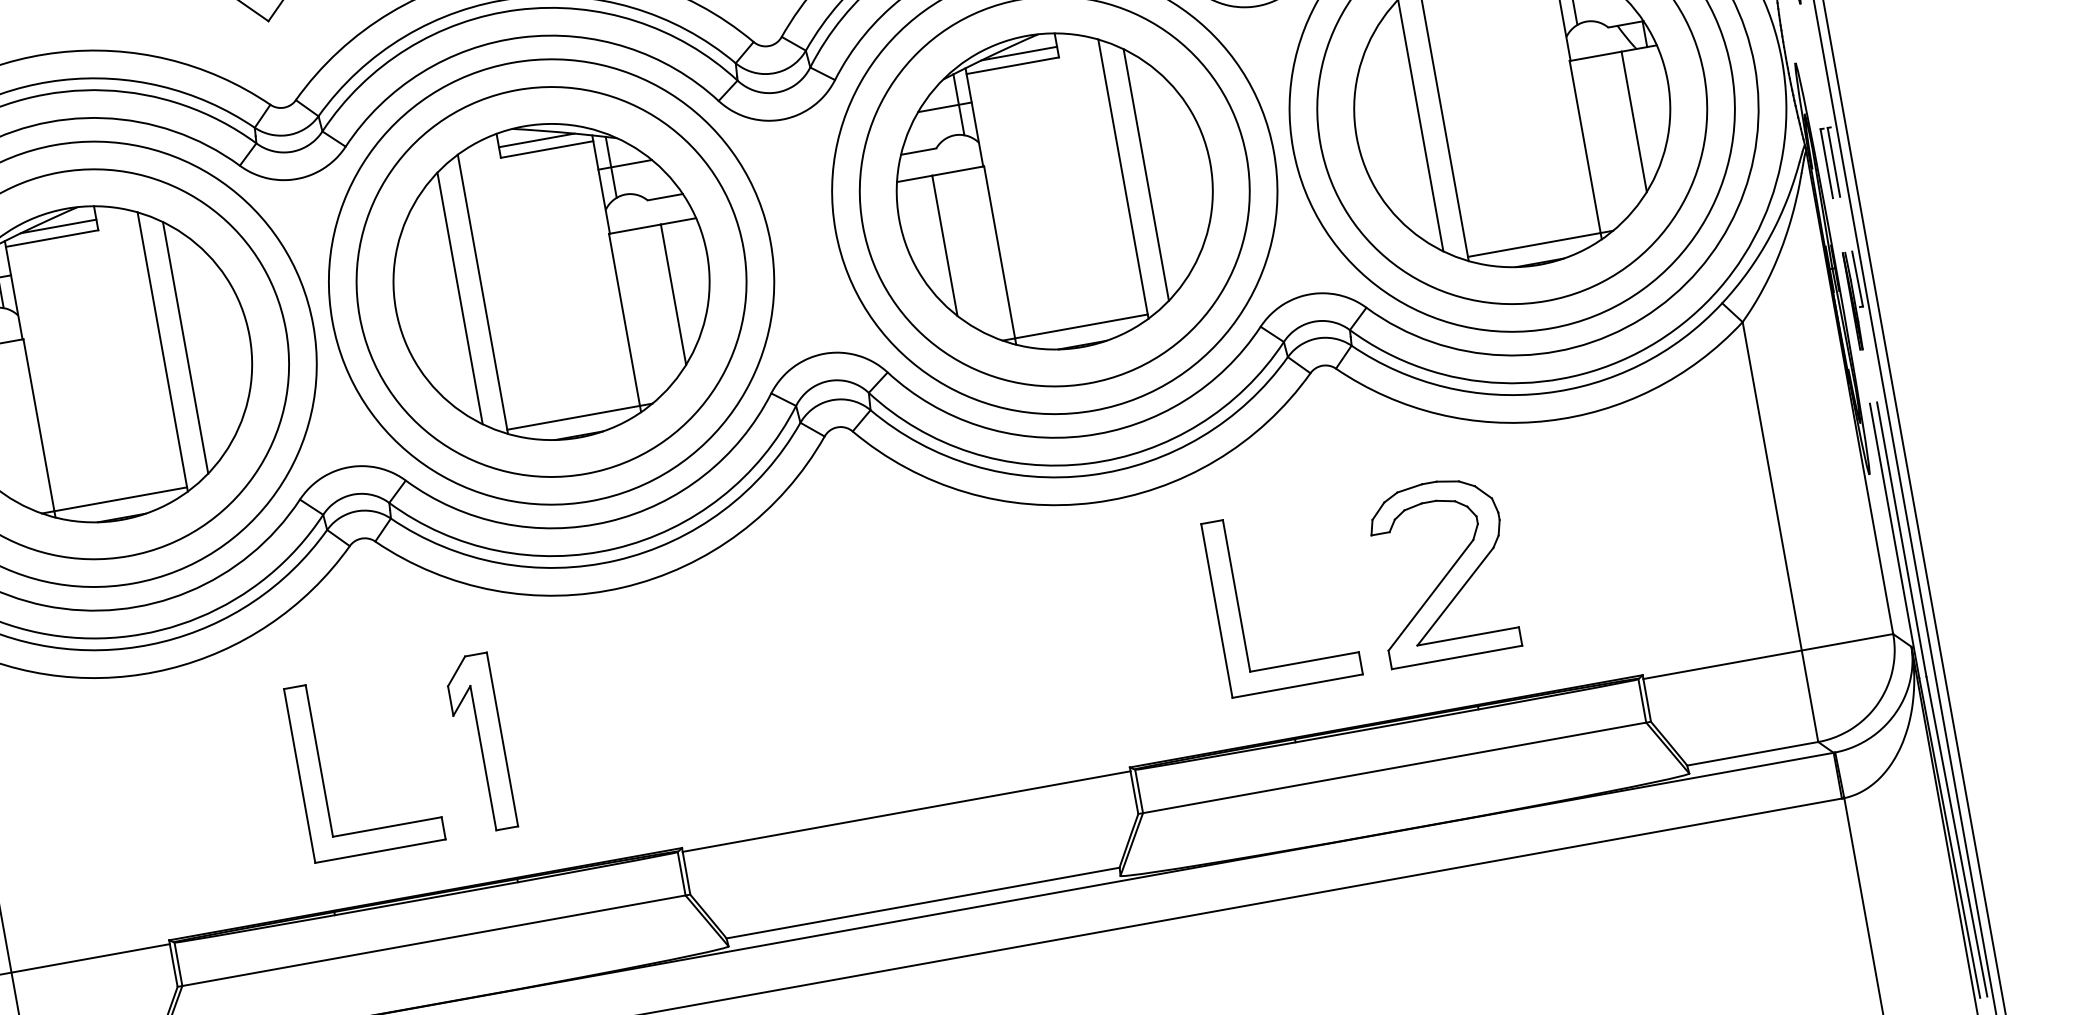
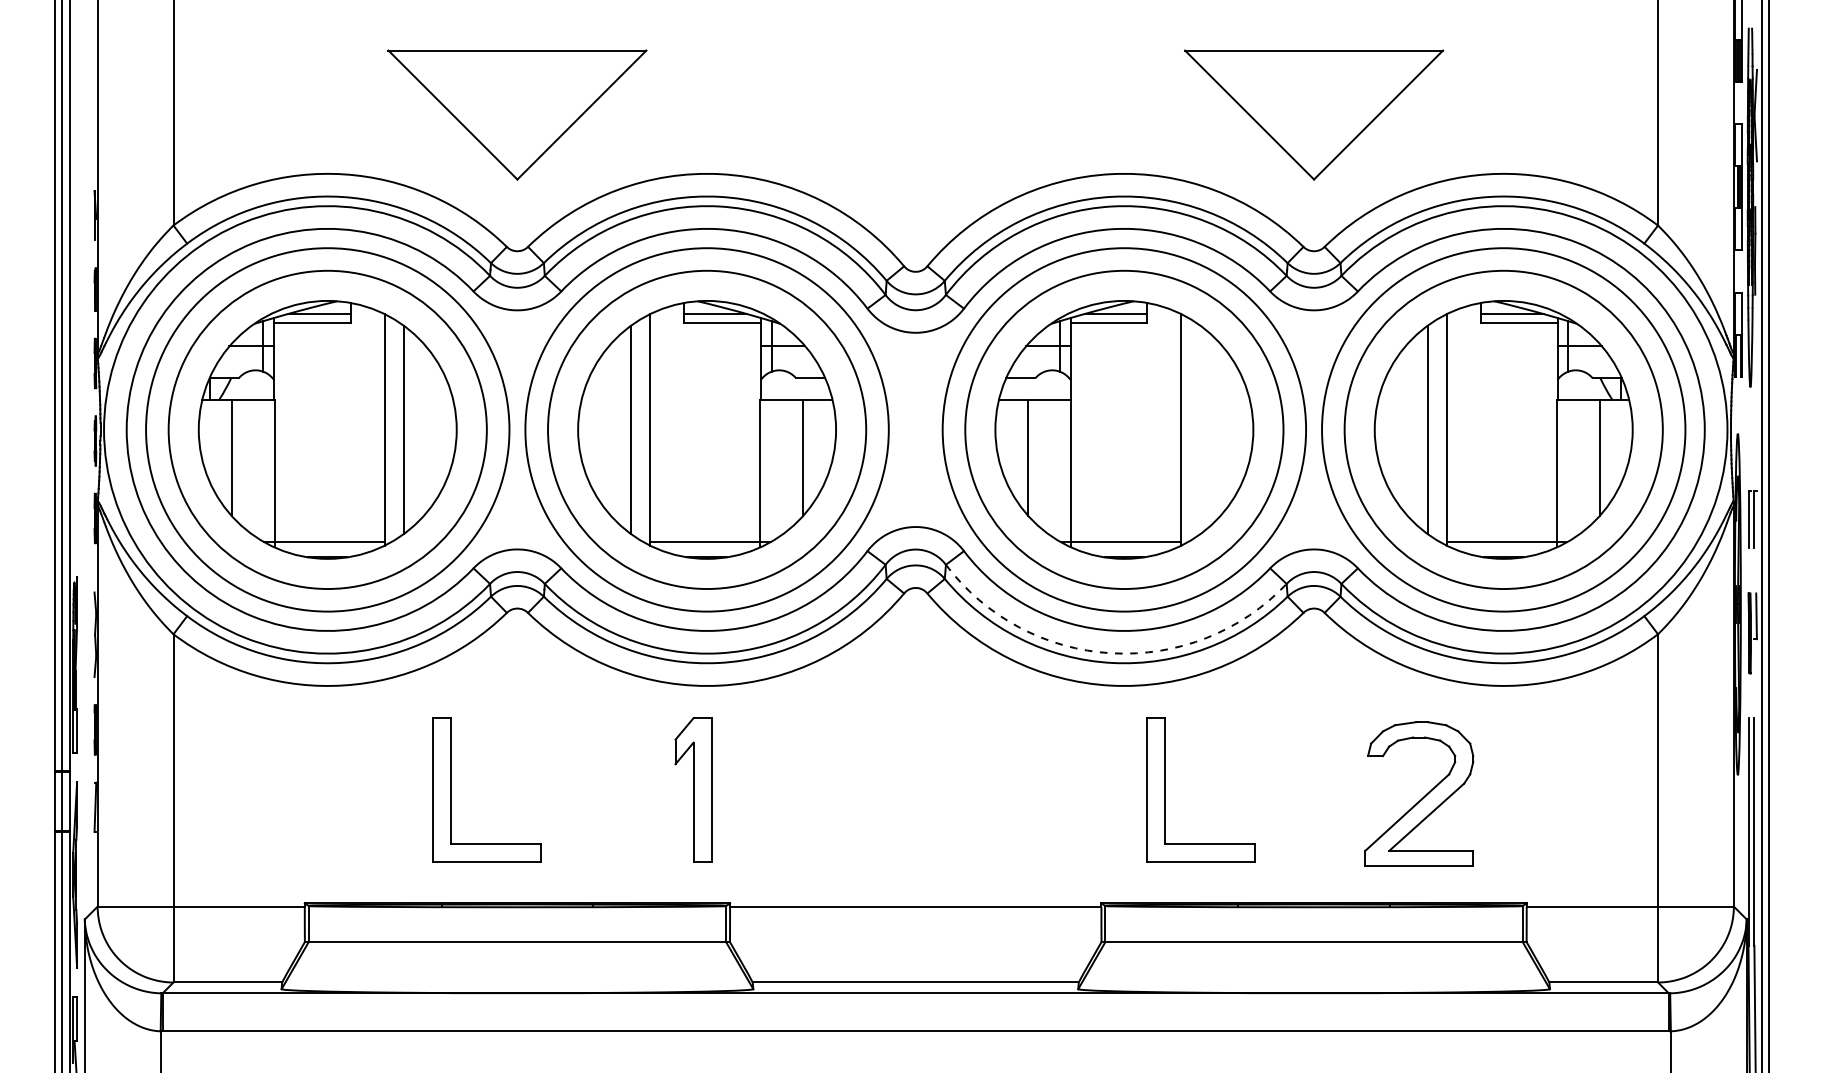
line: (1146, 174) -> (1200, 429), removed
arc: (1087, 463) -> (1111, 653), solid -> dashed
part: (1441, 569) -> (1419, 793), moved
part: (1239, 605) -> (1165, 789), moved
part: (480, 742) -> (693, 789), moved

